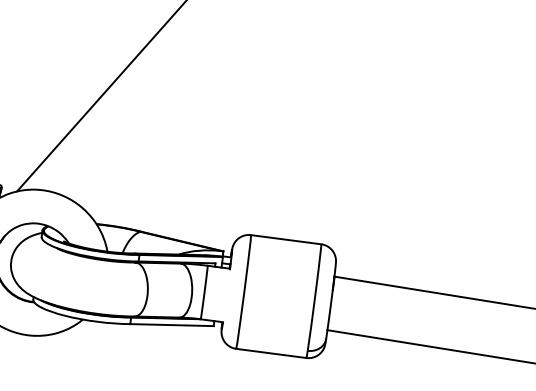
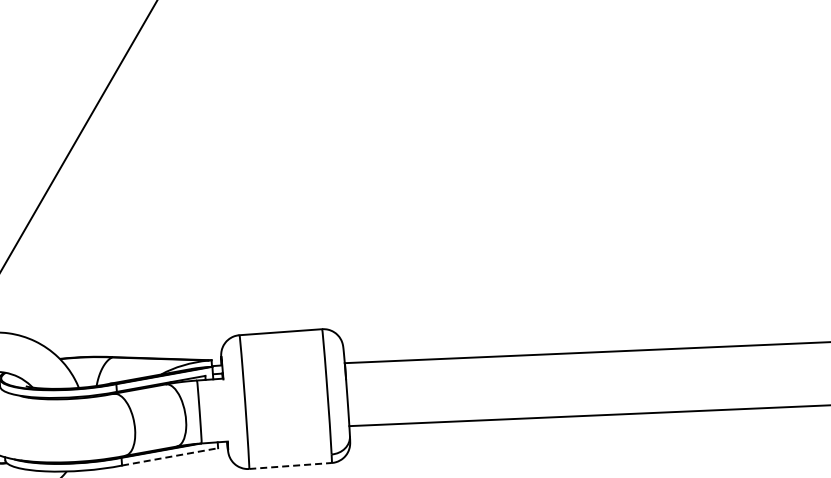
line: (172, 324) -> (170, 456), solid -> dashed
line: (272, 353) -> (291, 465), solid -> dashed

